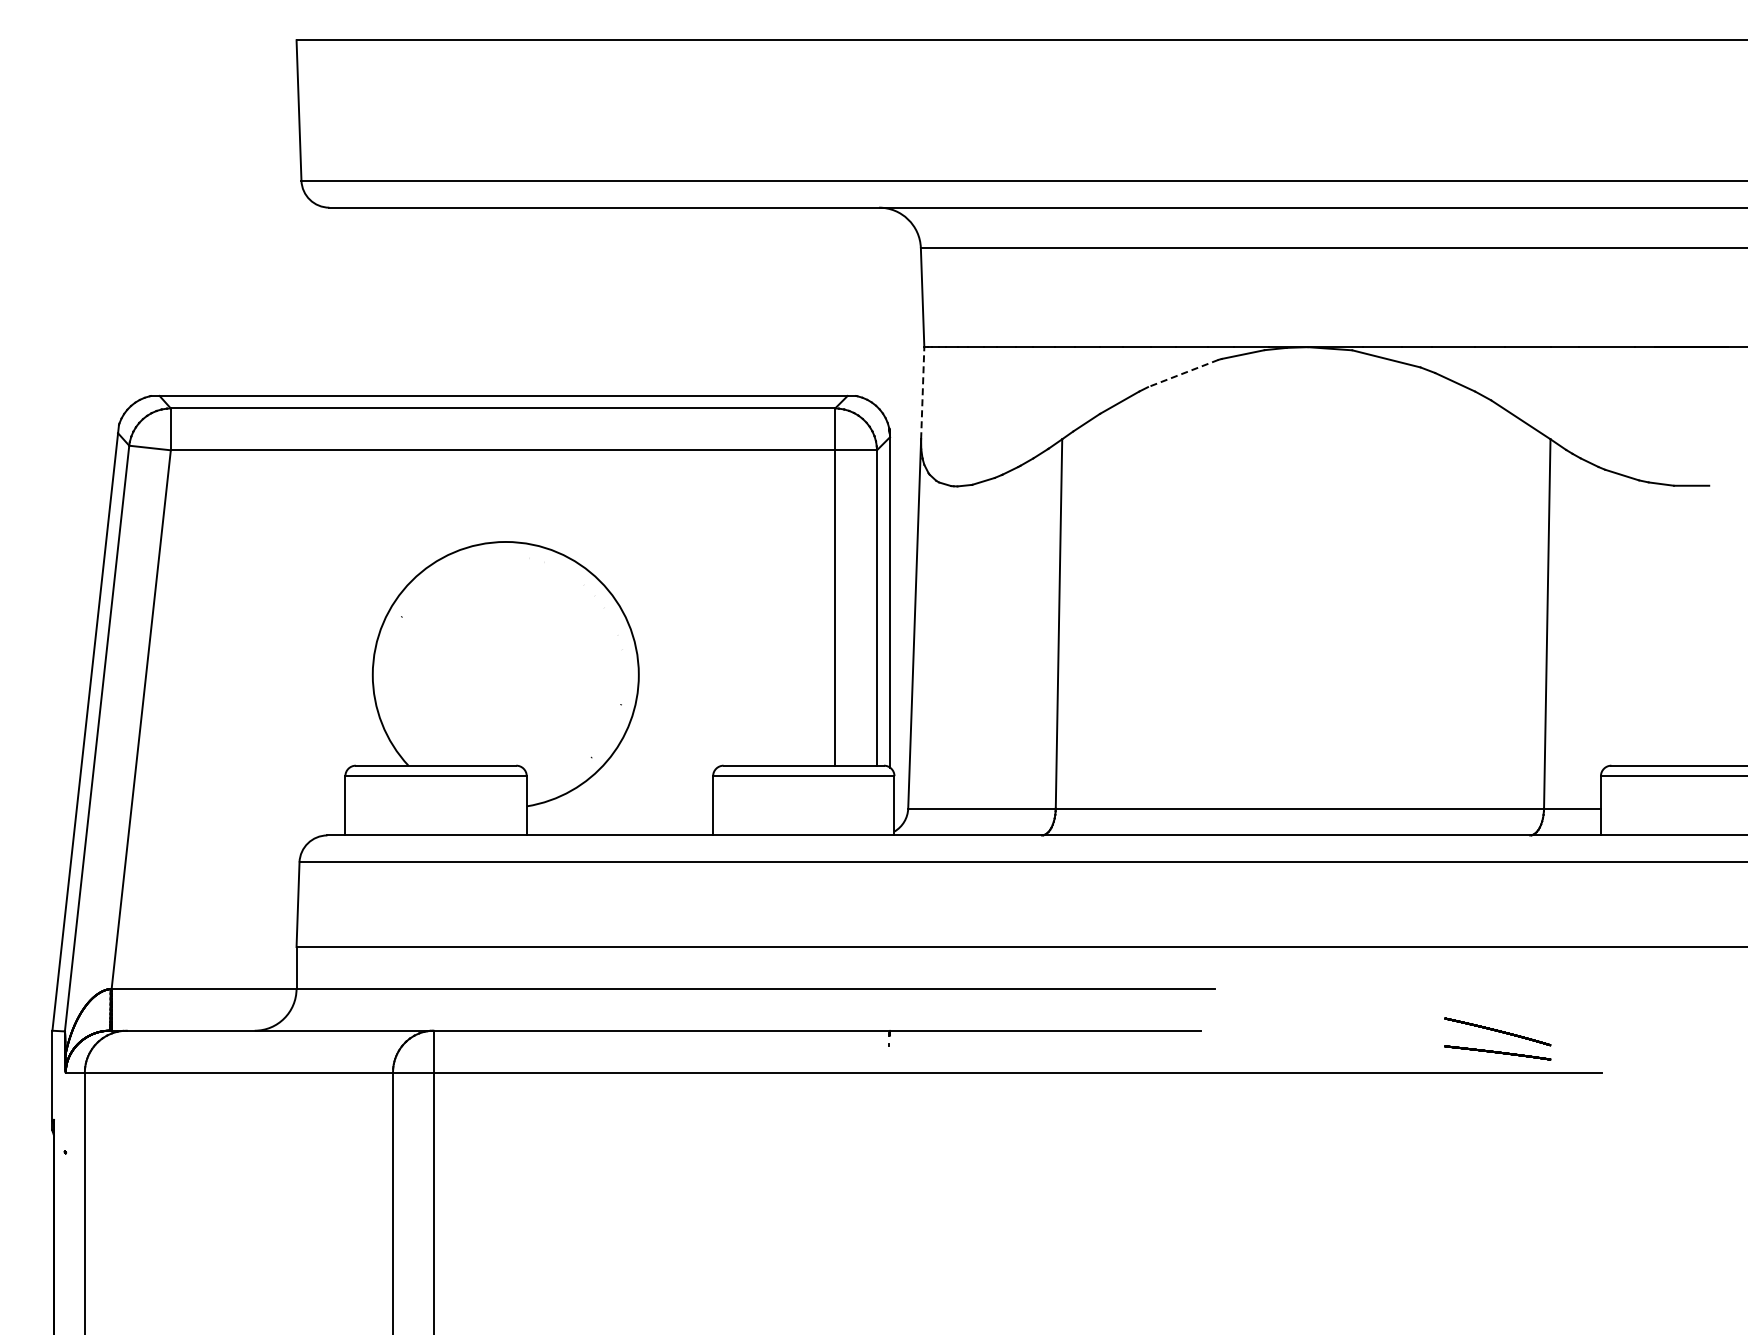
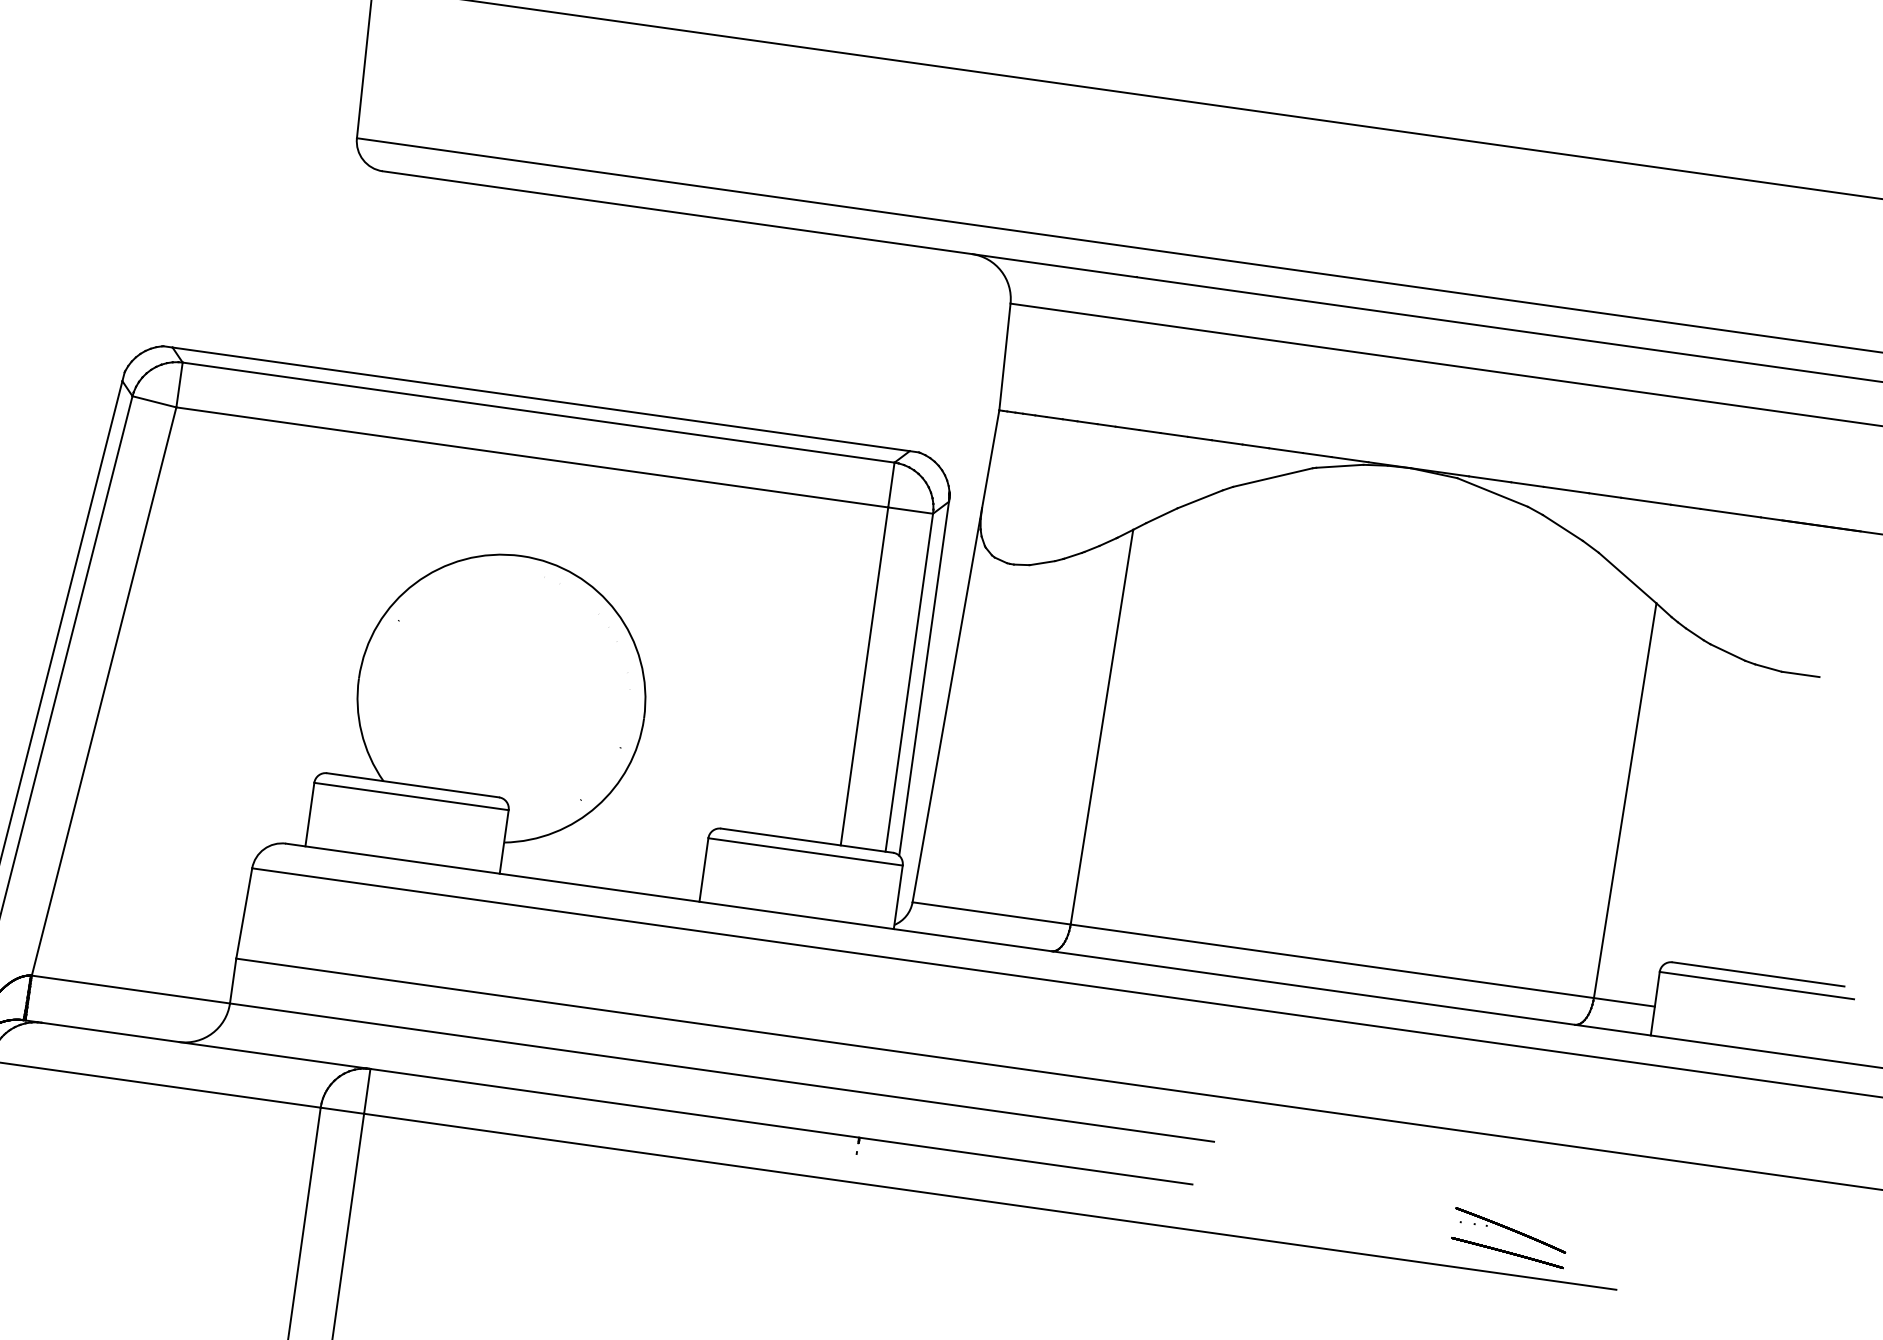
line: (1183, 373) -> (1273, 477), dashed -> solid
line: (922, 392) -> (990, 458), dashed -> solid

